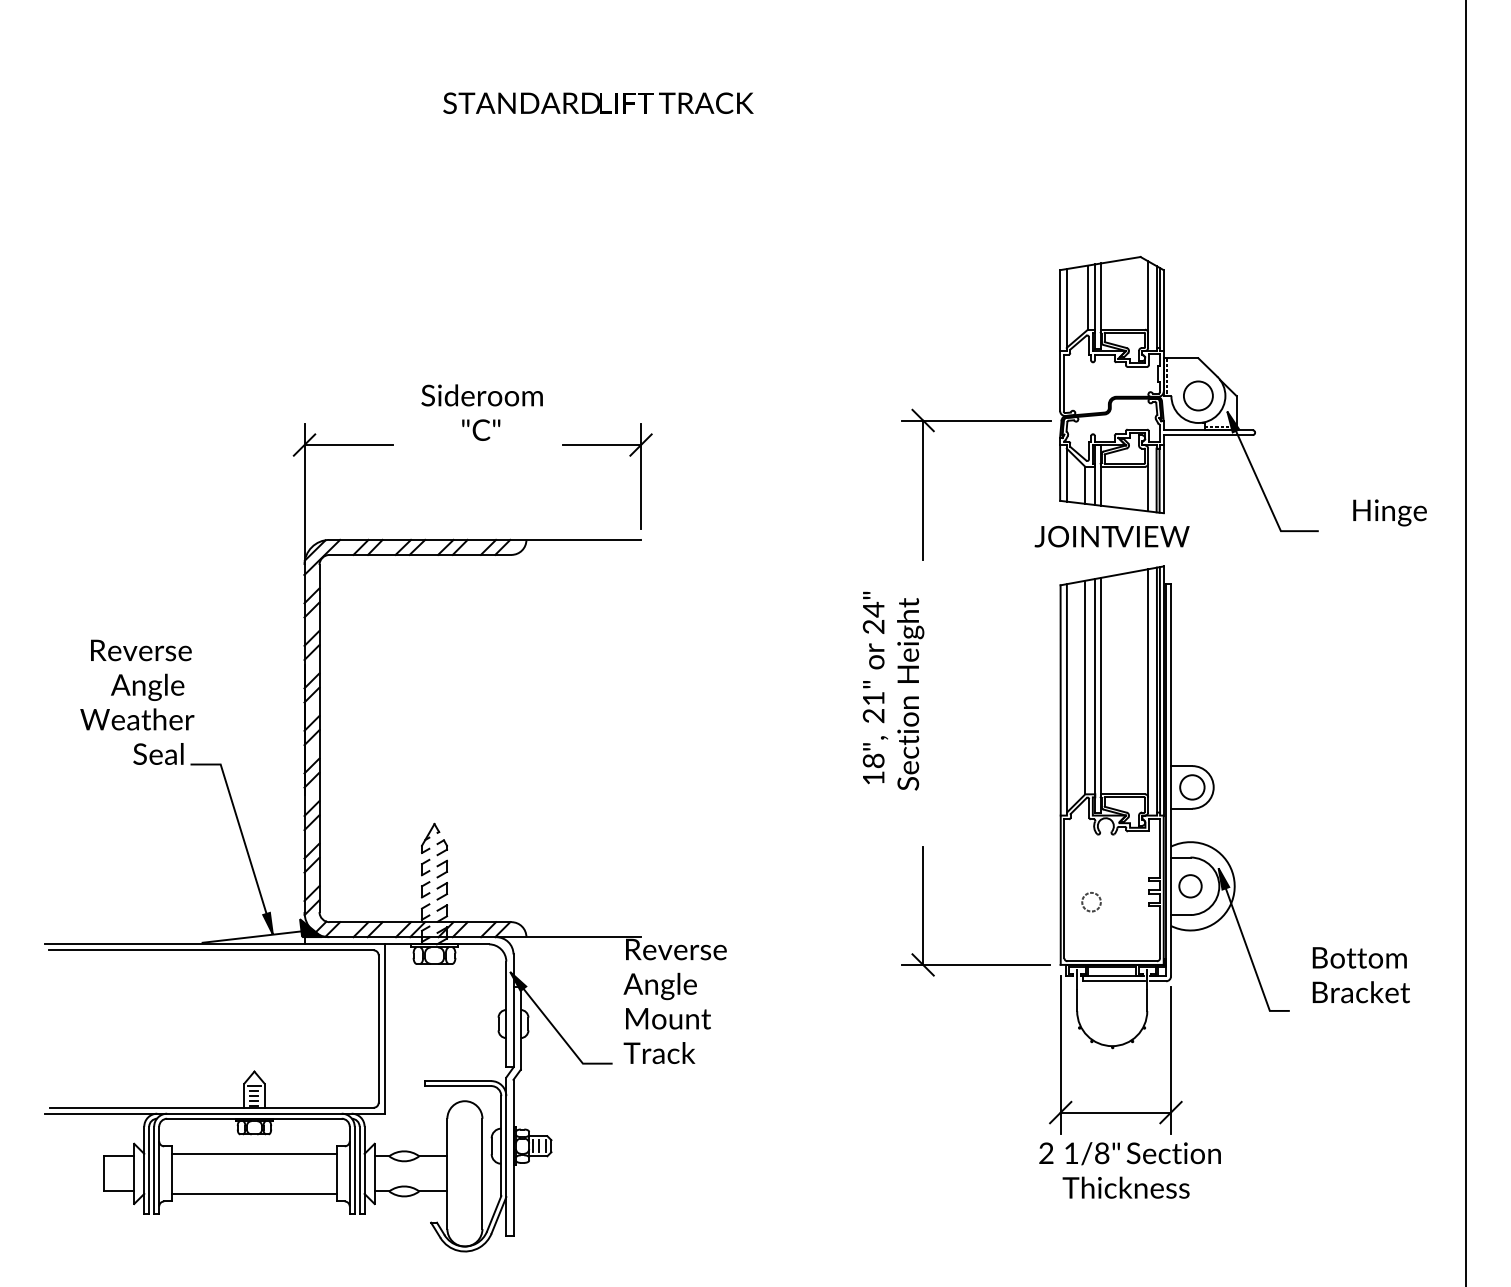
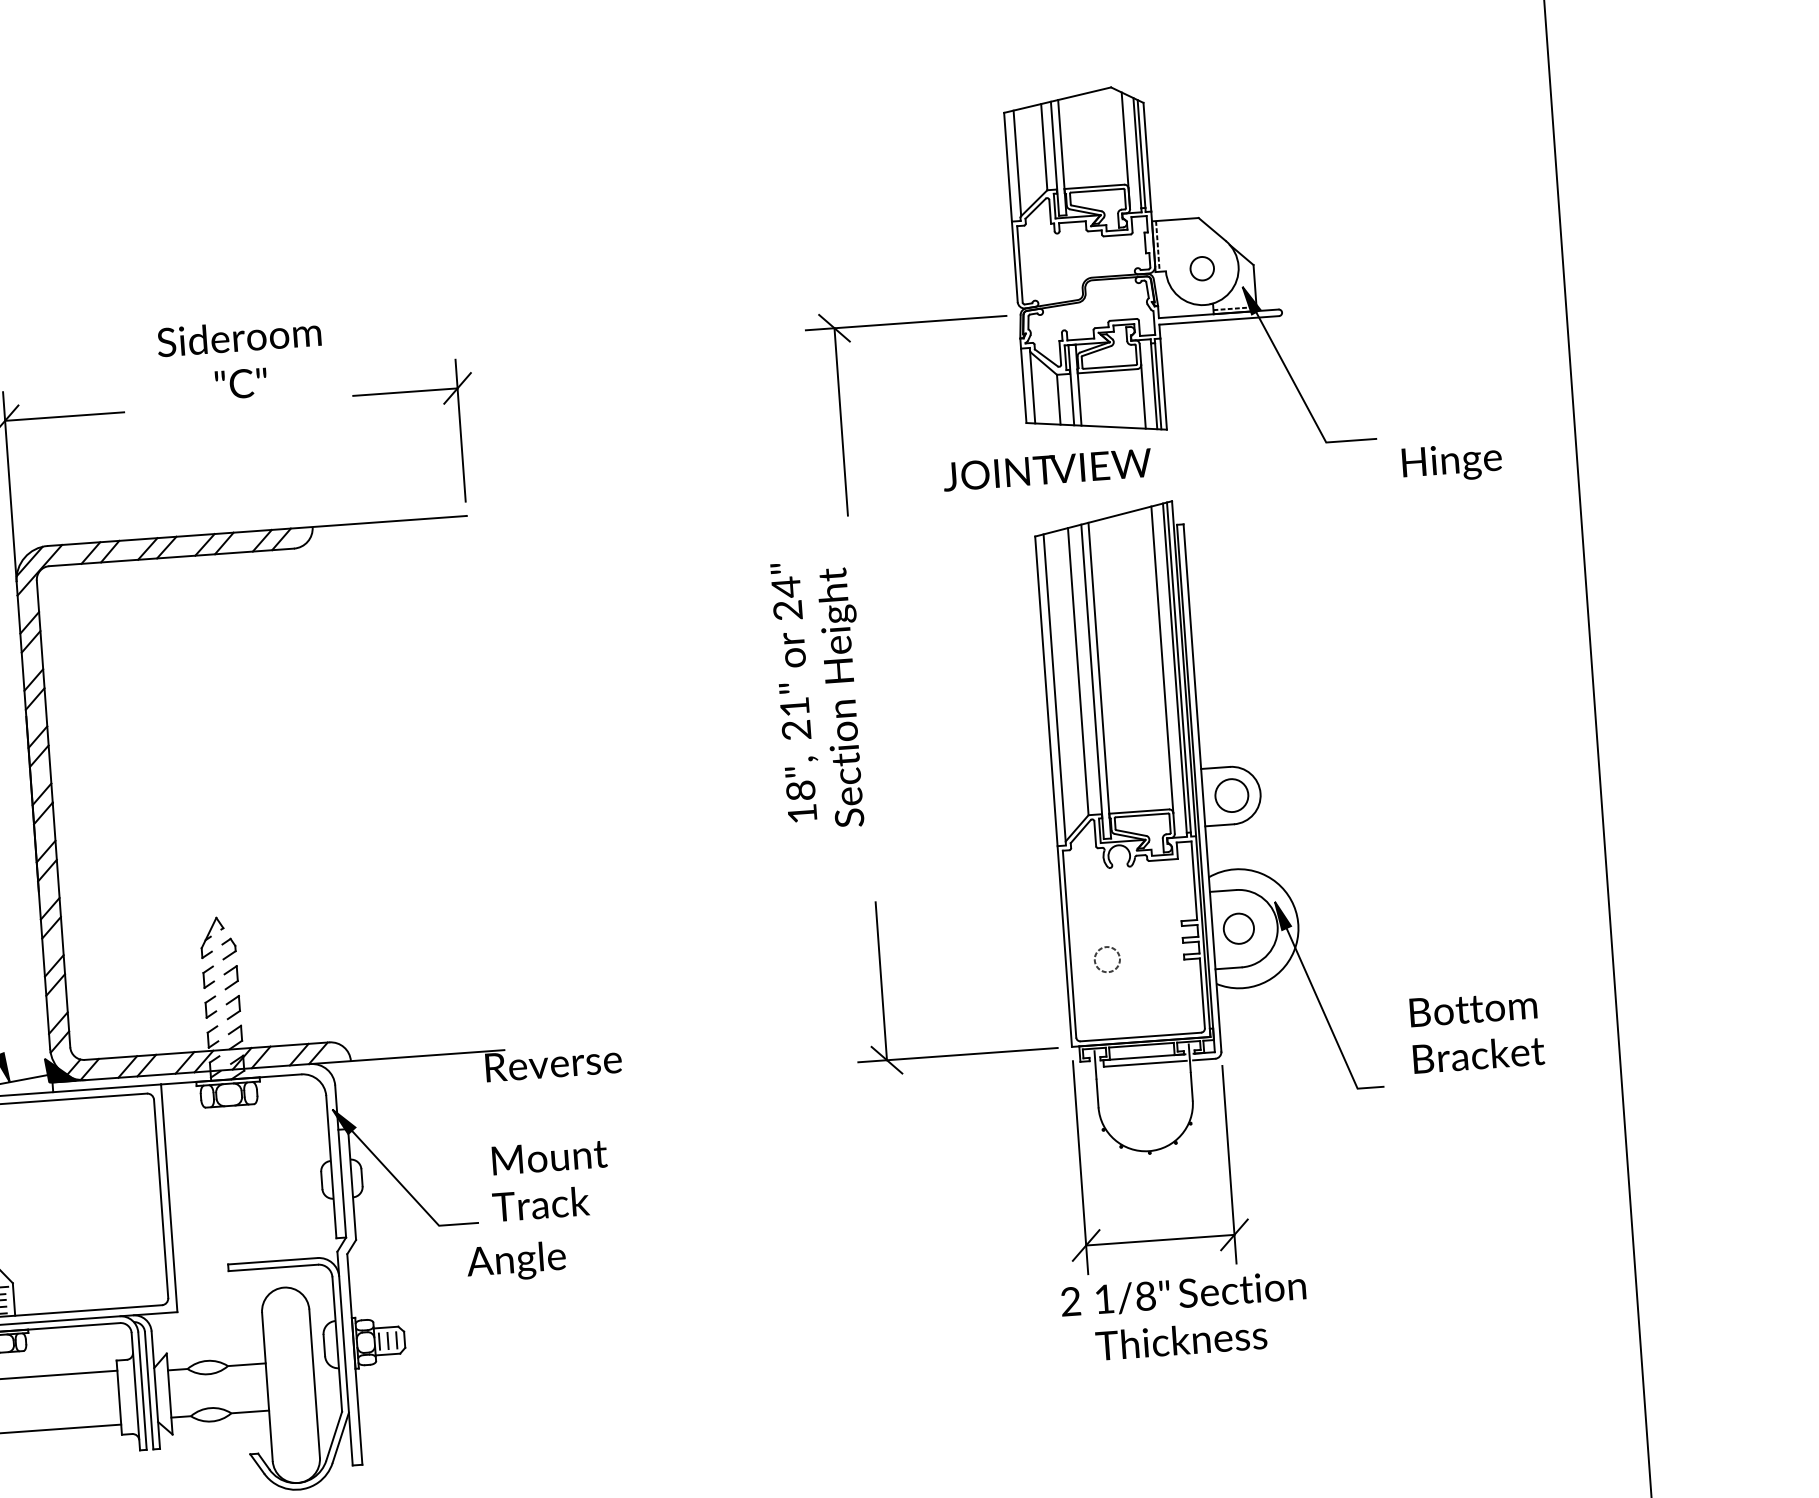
circle: (1197, 395) -> (1200, 268), size x0.6
text: (1389, 512) -> (1451, 462), moved
text: (1111, 536) -> (1046, 469), moved
text: (659, 986) -> (515, 1261), moved

